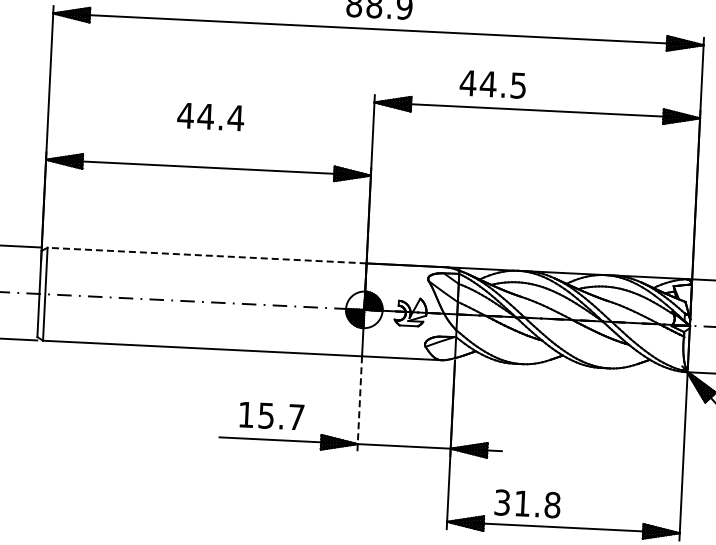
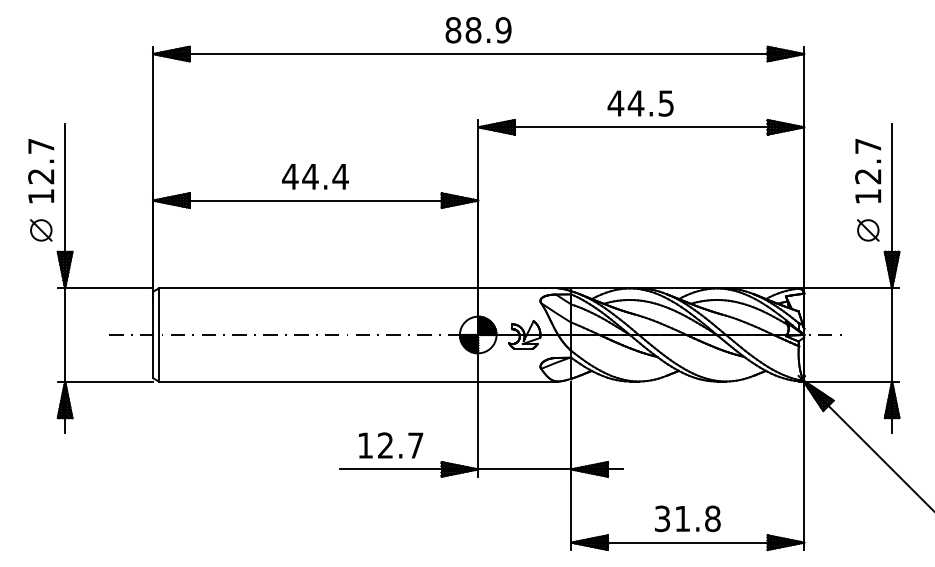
text: (492, 84) -> (640, 103), moved
text: (210, 116) -> (315, 176), moved
line: (207, 255) -> (318, 288), dashed -> solid
line: (359, 404) -> (478, 429), dashed -> solid
text: (266, 415) -> (385, 445), 15.7 -> 12.7
text: (527, 503) -> (687, 518), moved

